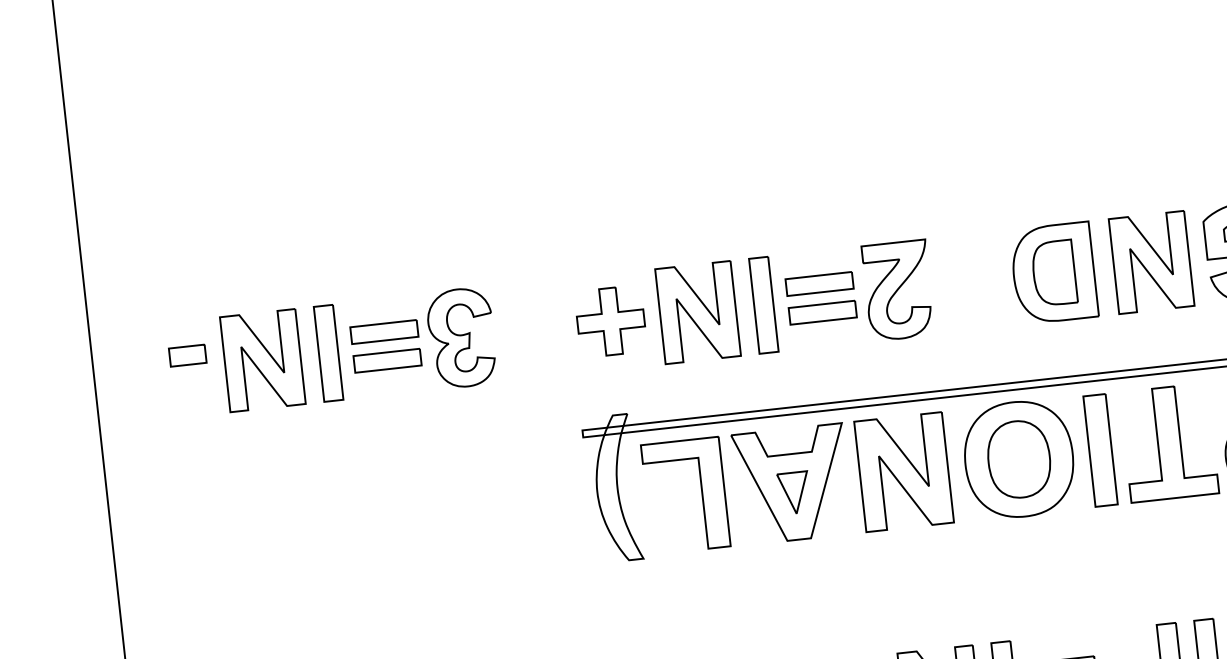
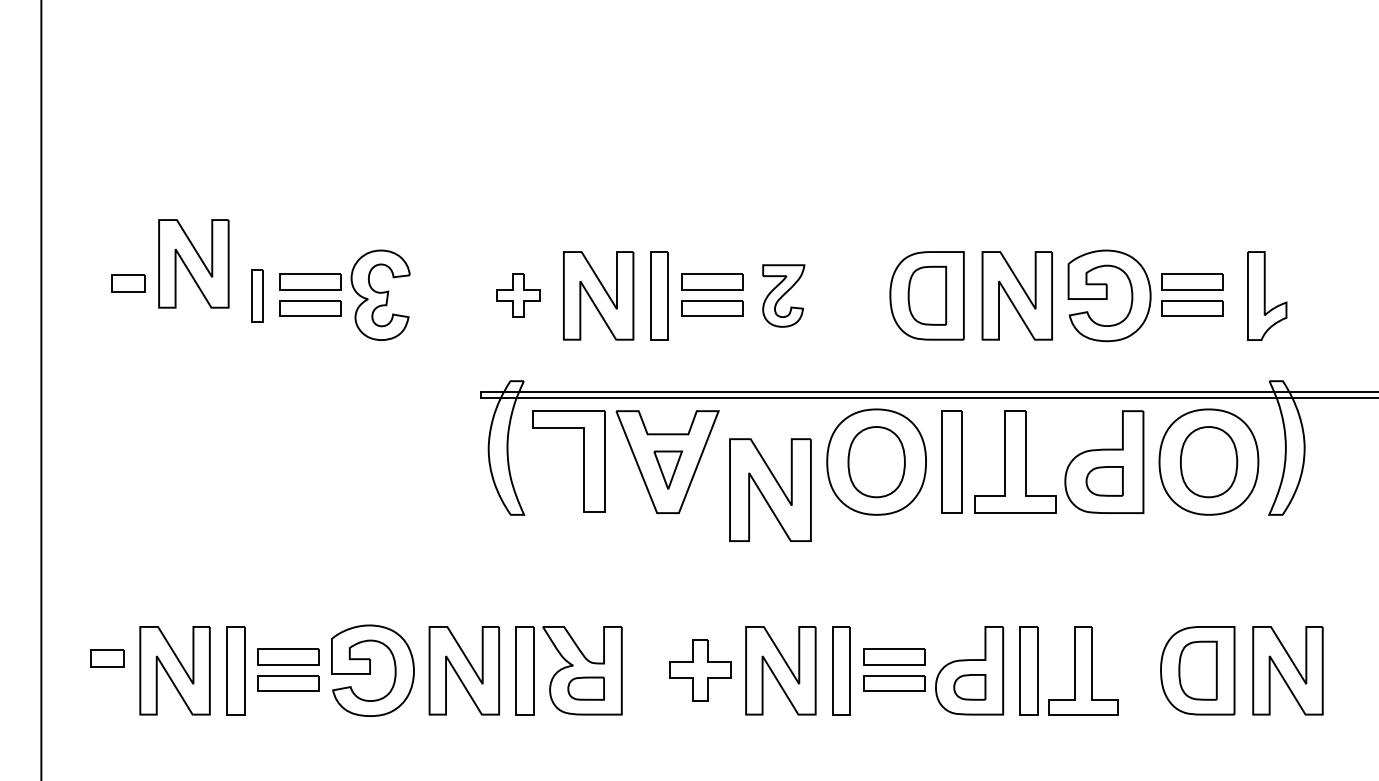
part: (898, 290) -> (783, 295), size x0.7
part: (611, 321) -> (518, 295), size x0.7
part: (328, 352) -> (257, 295), size x0.6
part: (262, 360) -> (193, 263), moved
part: (904, 471) -> (770, 489), moved

